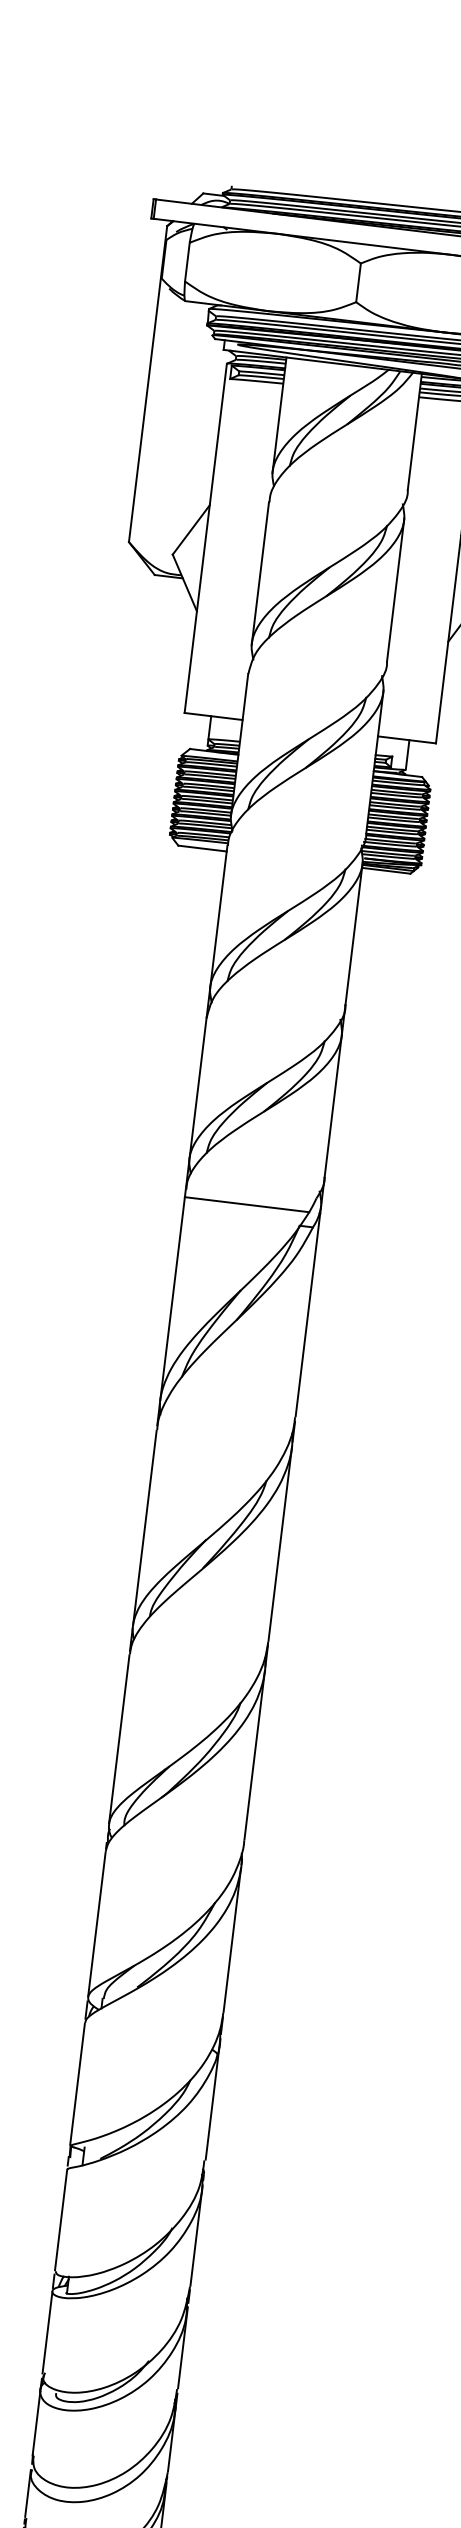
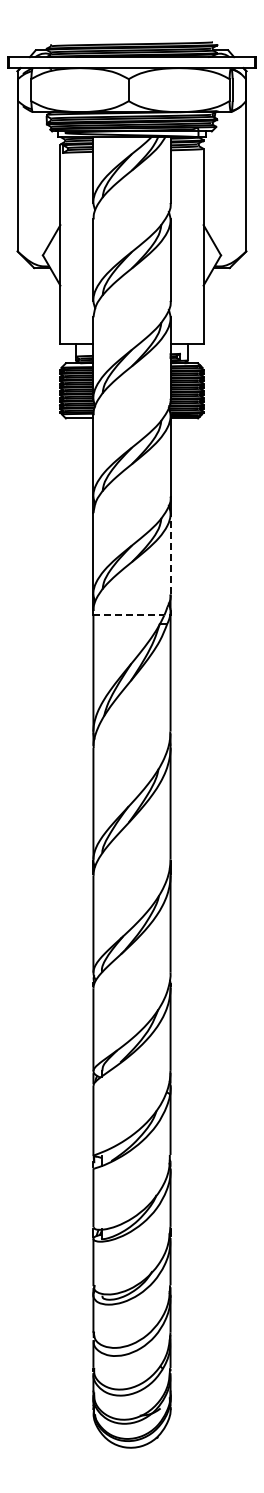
line: (333, 1104) -> (170, 553), solid -> dashed
line: (248, 1205) -> (129, 615), solid -> dashed

